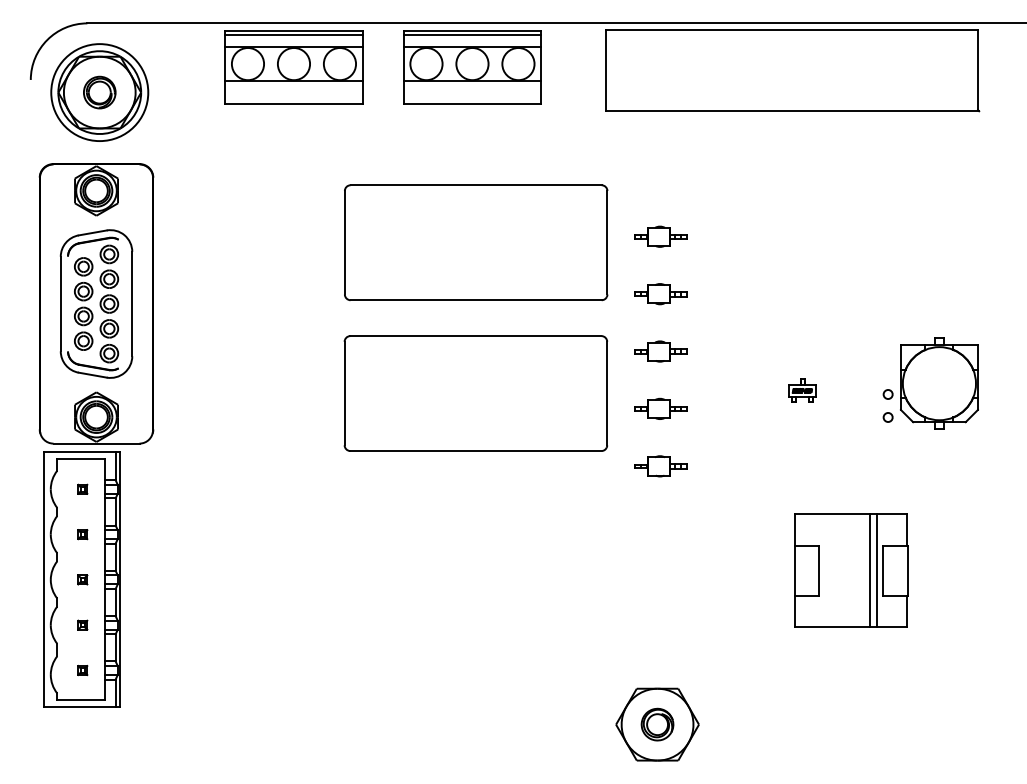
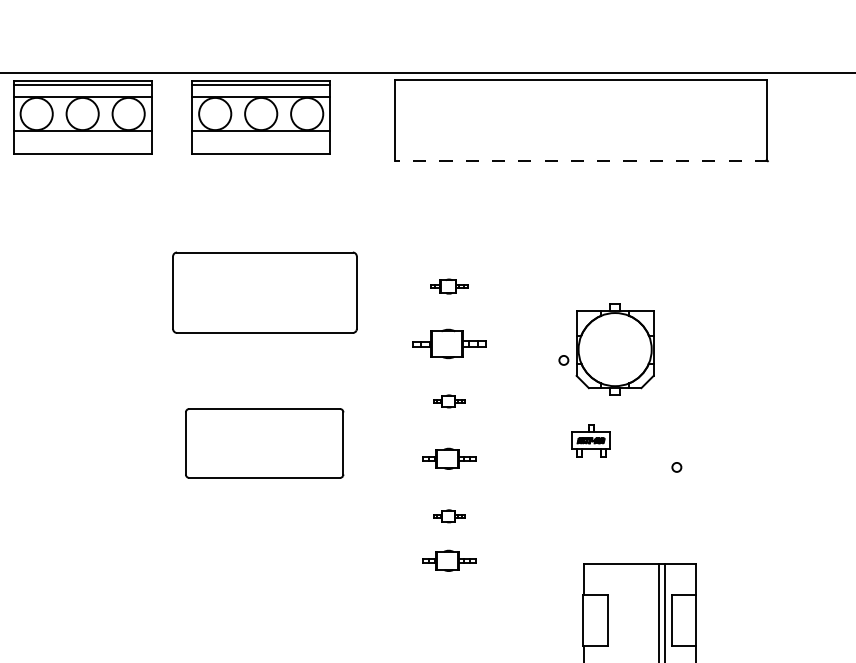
line: (792, 111) -> (581, 161), solid -> dashed
part: (660, 236) -> (449, 286), size x0.7
part: (476, 242) -> (265, 292), size x0.7
part: (660, 294) -> (449, 344), size x1.4
part: (660, 351) -> (449, 401), size x0.6
part: (930, 383) -> (606, 349), moved
part: (802, 390) -> (591, 440), size x1.4
part: (475, 393) -> (264, 443), size x0.6
part: (660, 466) -> (449, 516), size x0.6
part: (660, 510) -> (449, 560), added

